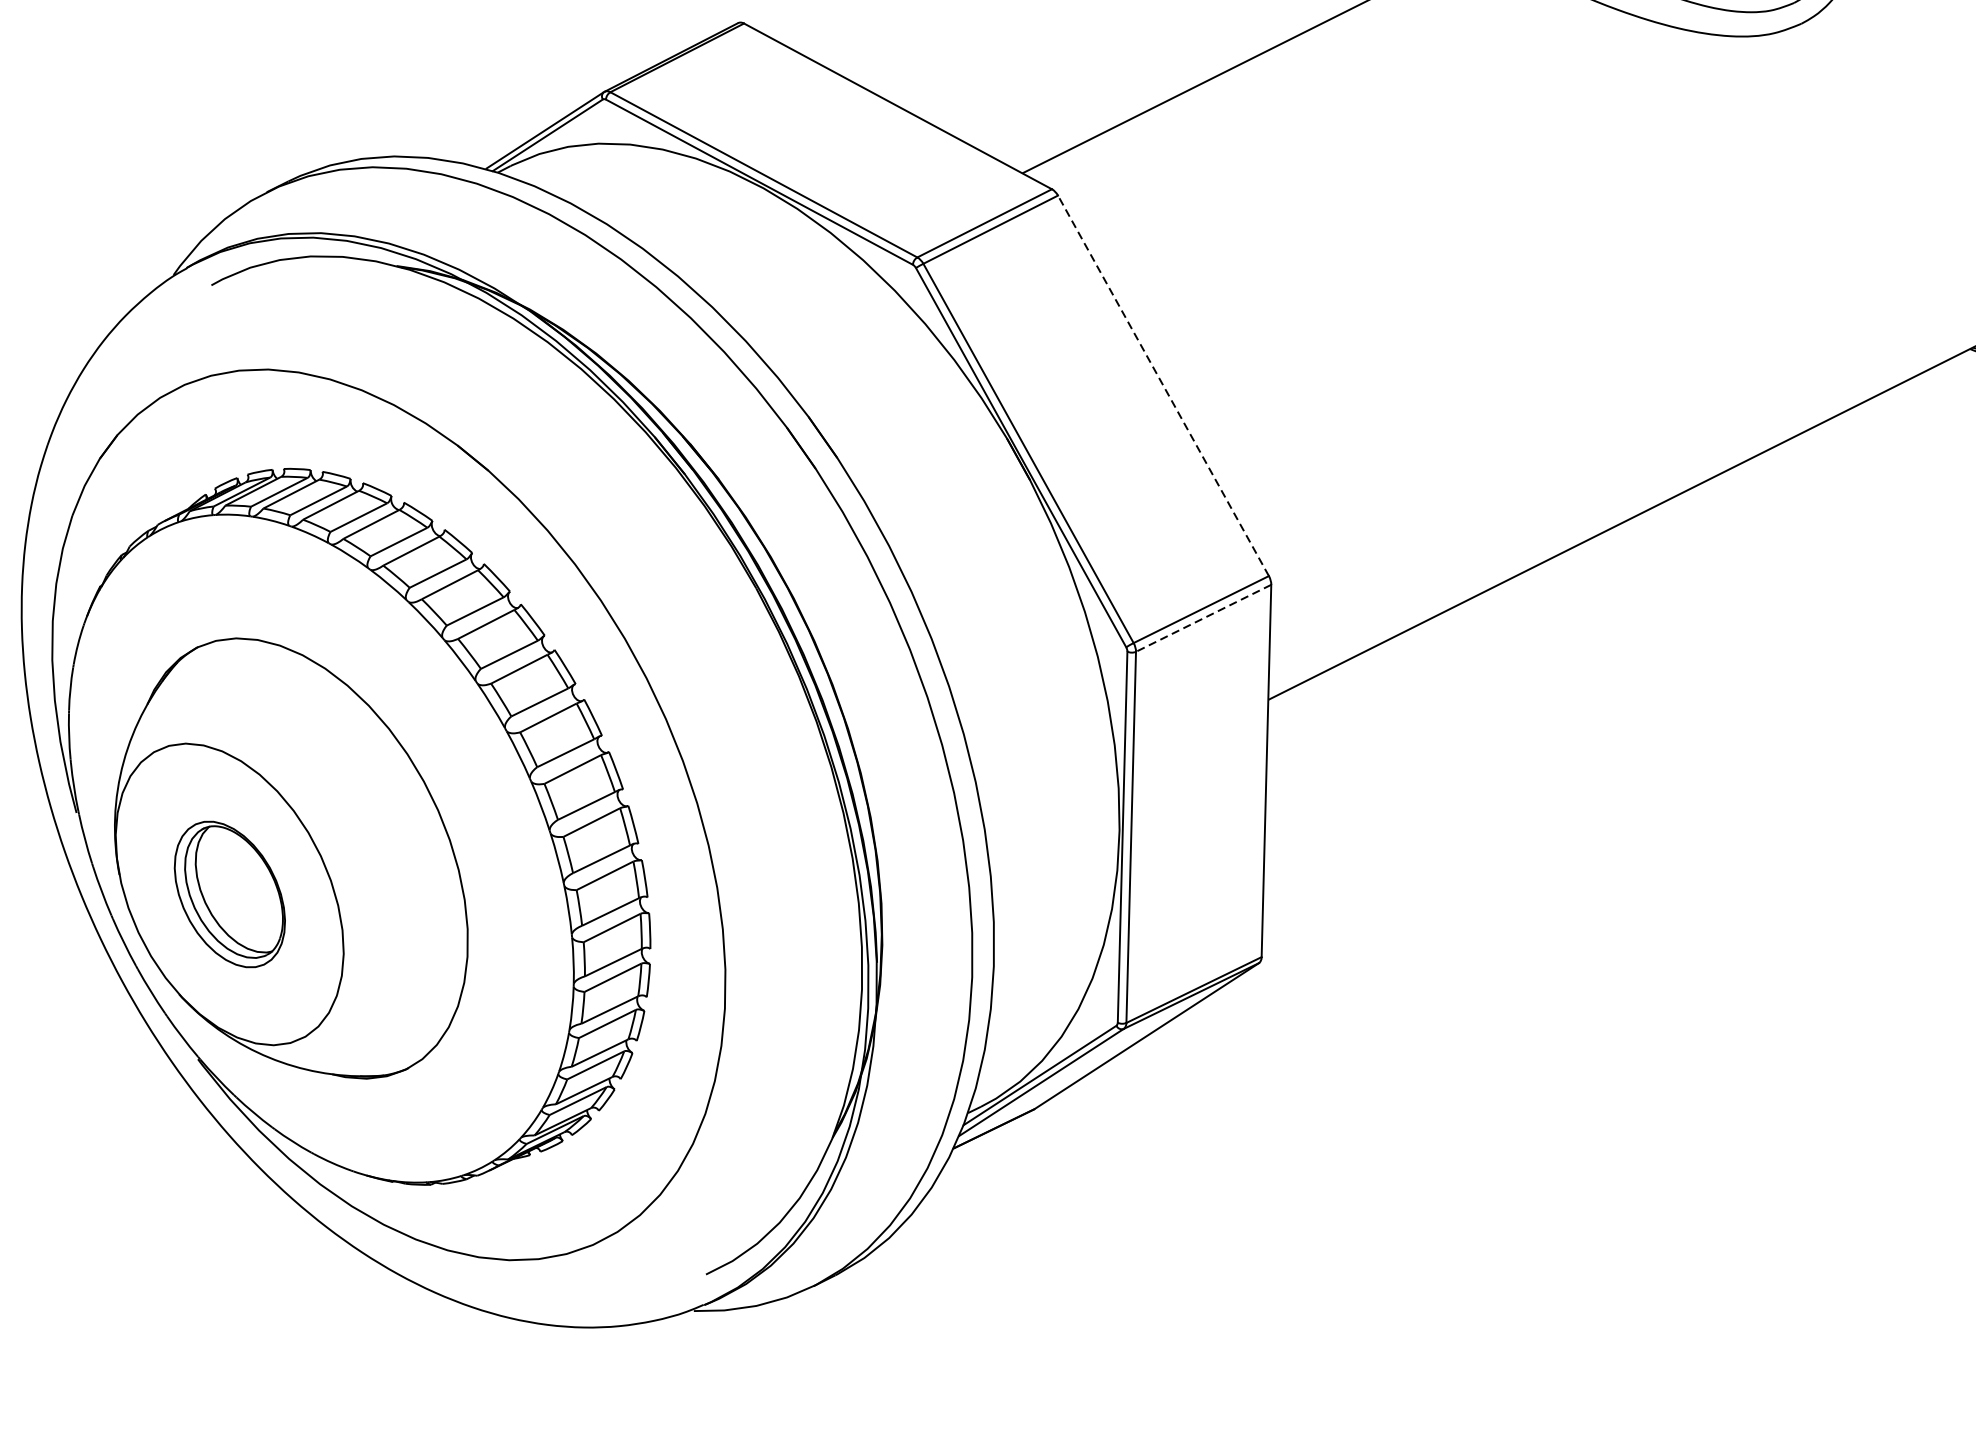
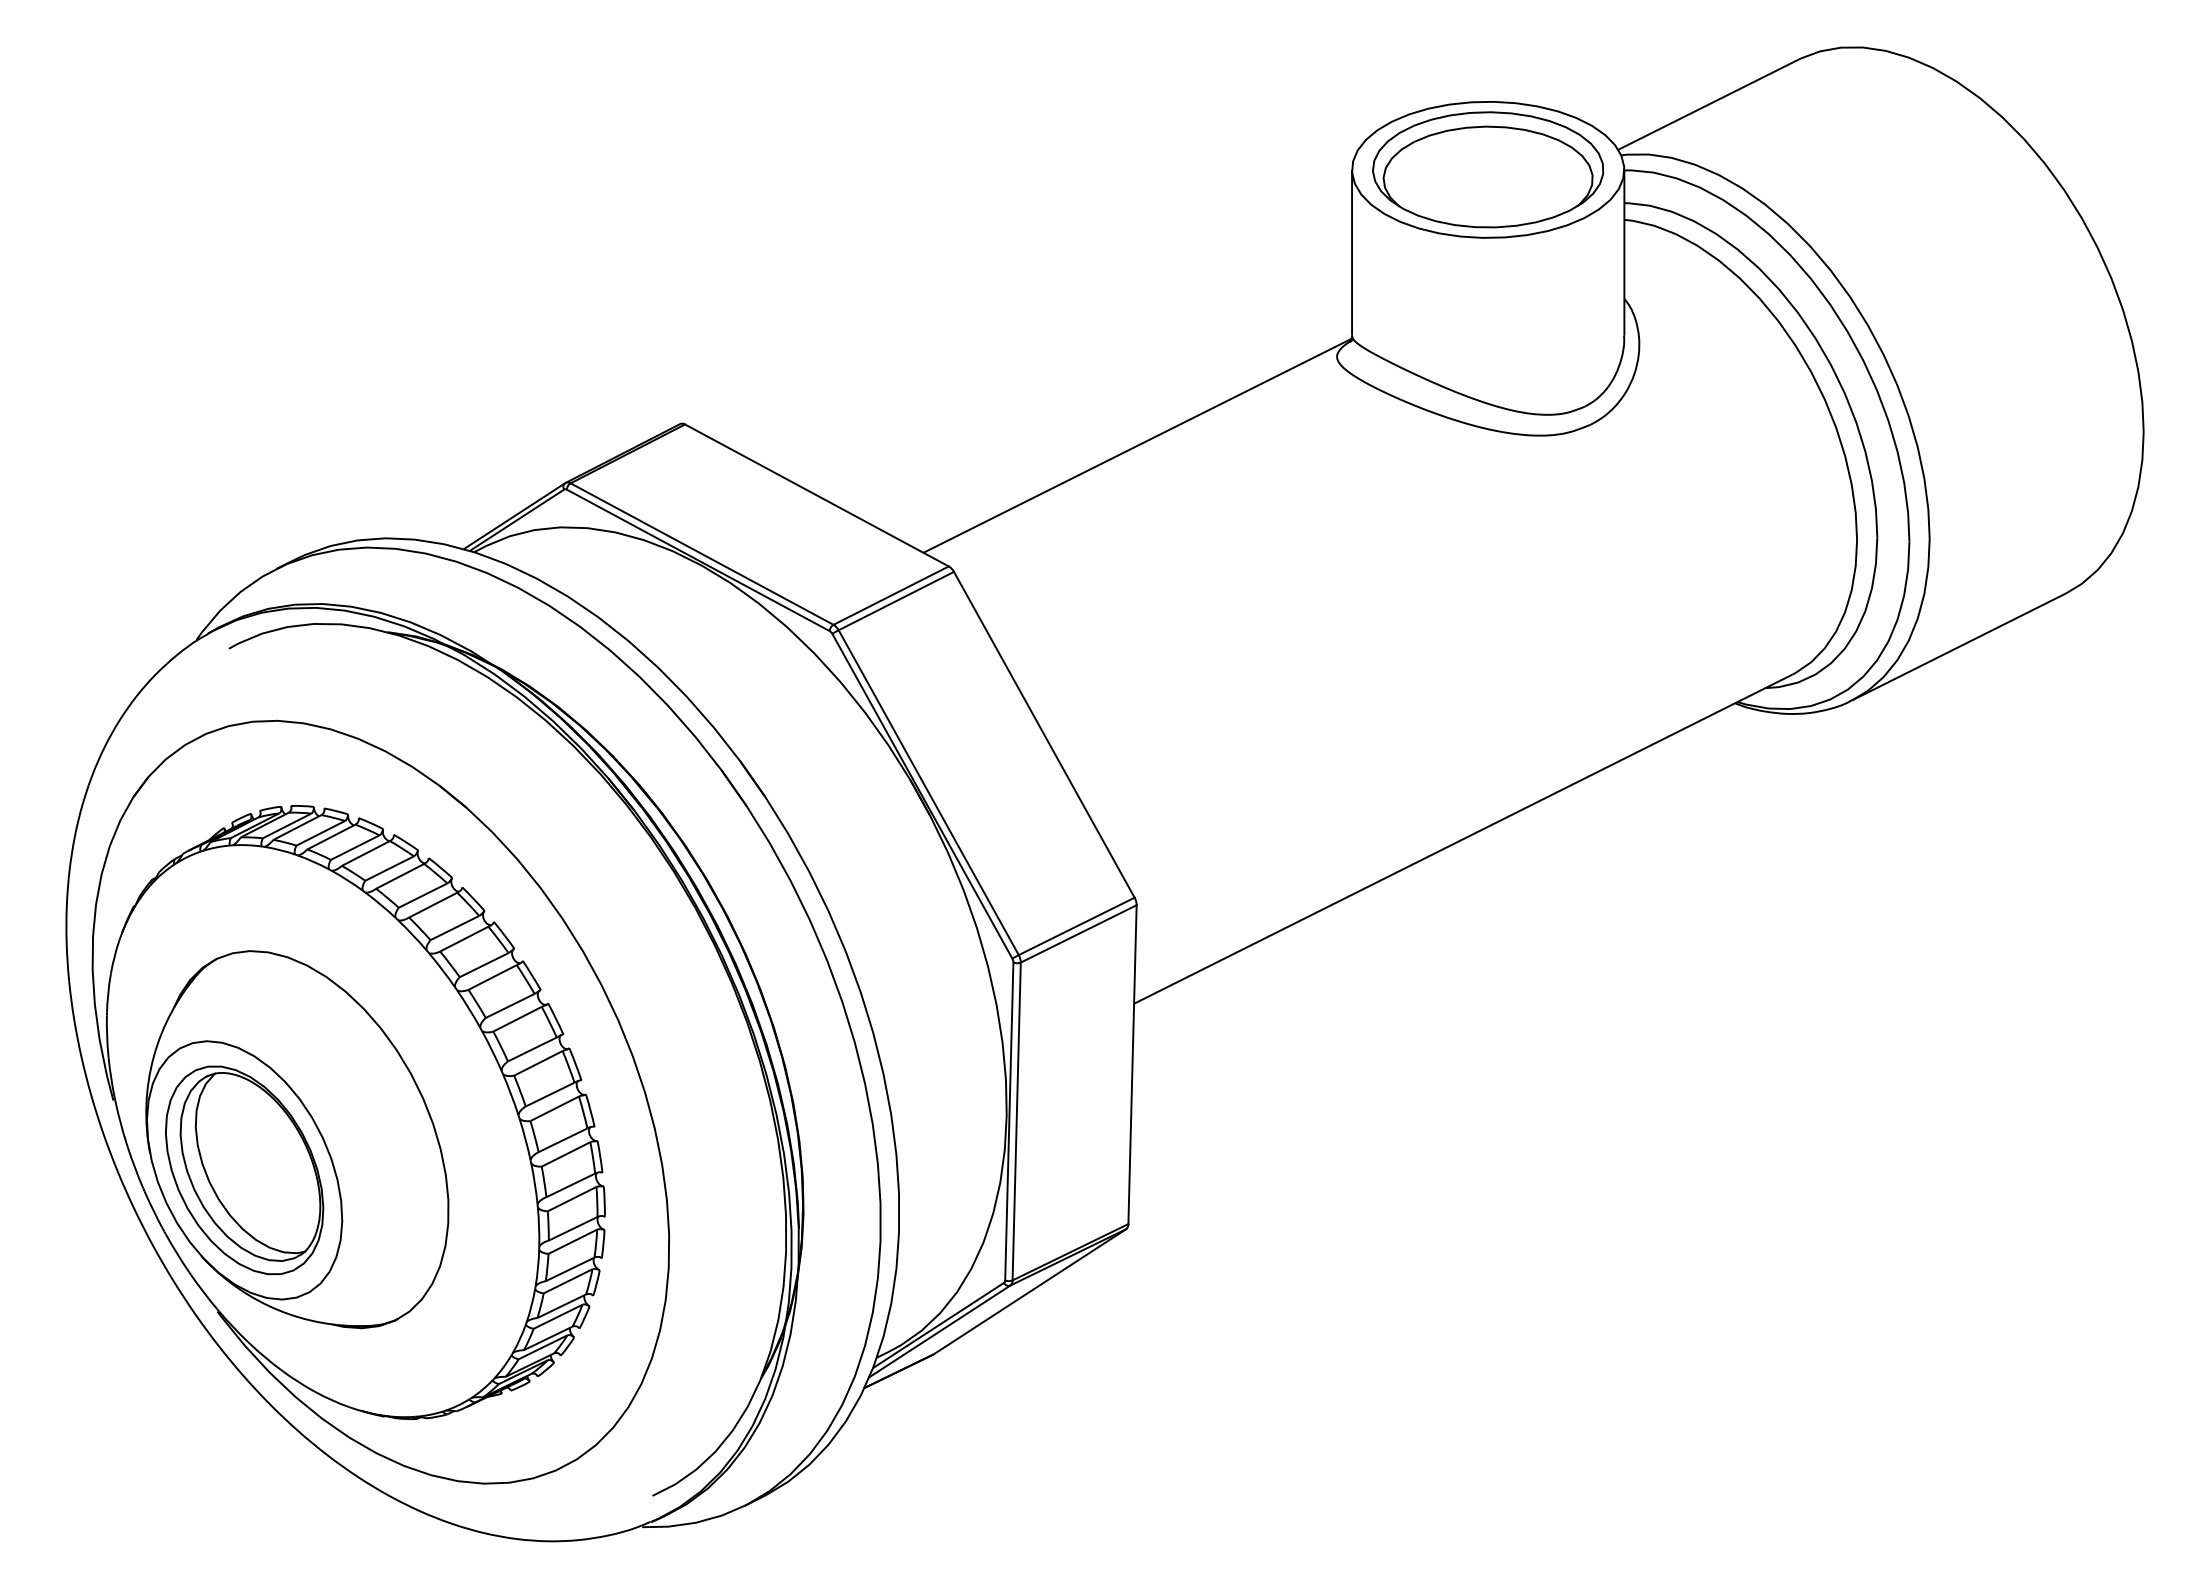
line: (1163, 385) -> (1044, 734), dashed -> solid
line: (1203, 617) -> (1078, 933), dashed -> solid
part: (229, 894) -> (244, 1170), size x1.67

